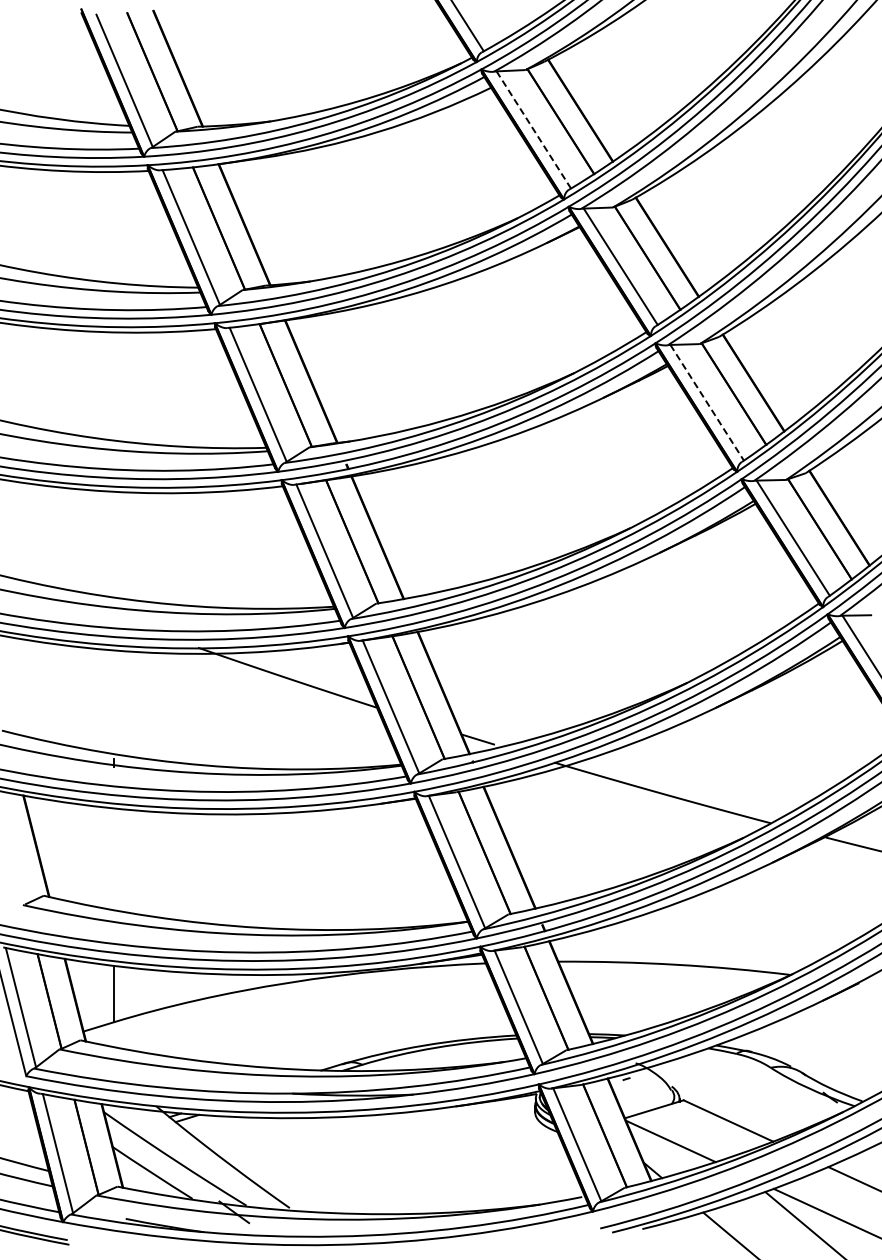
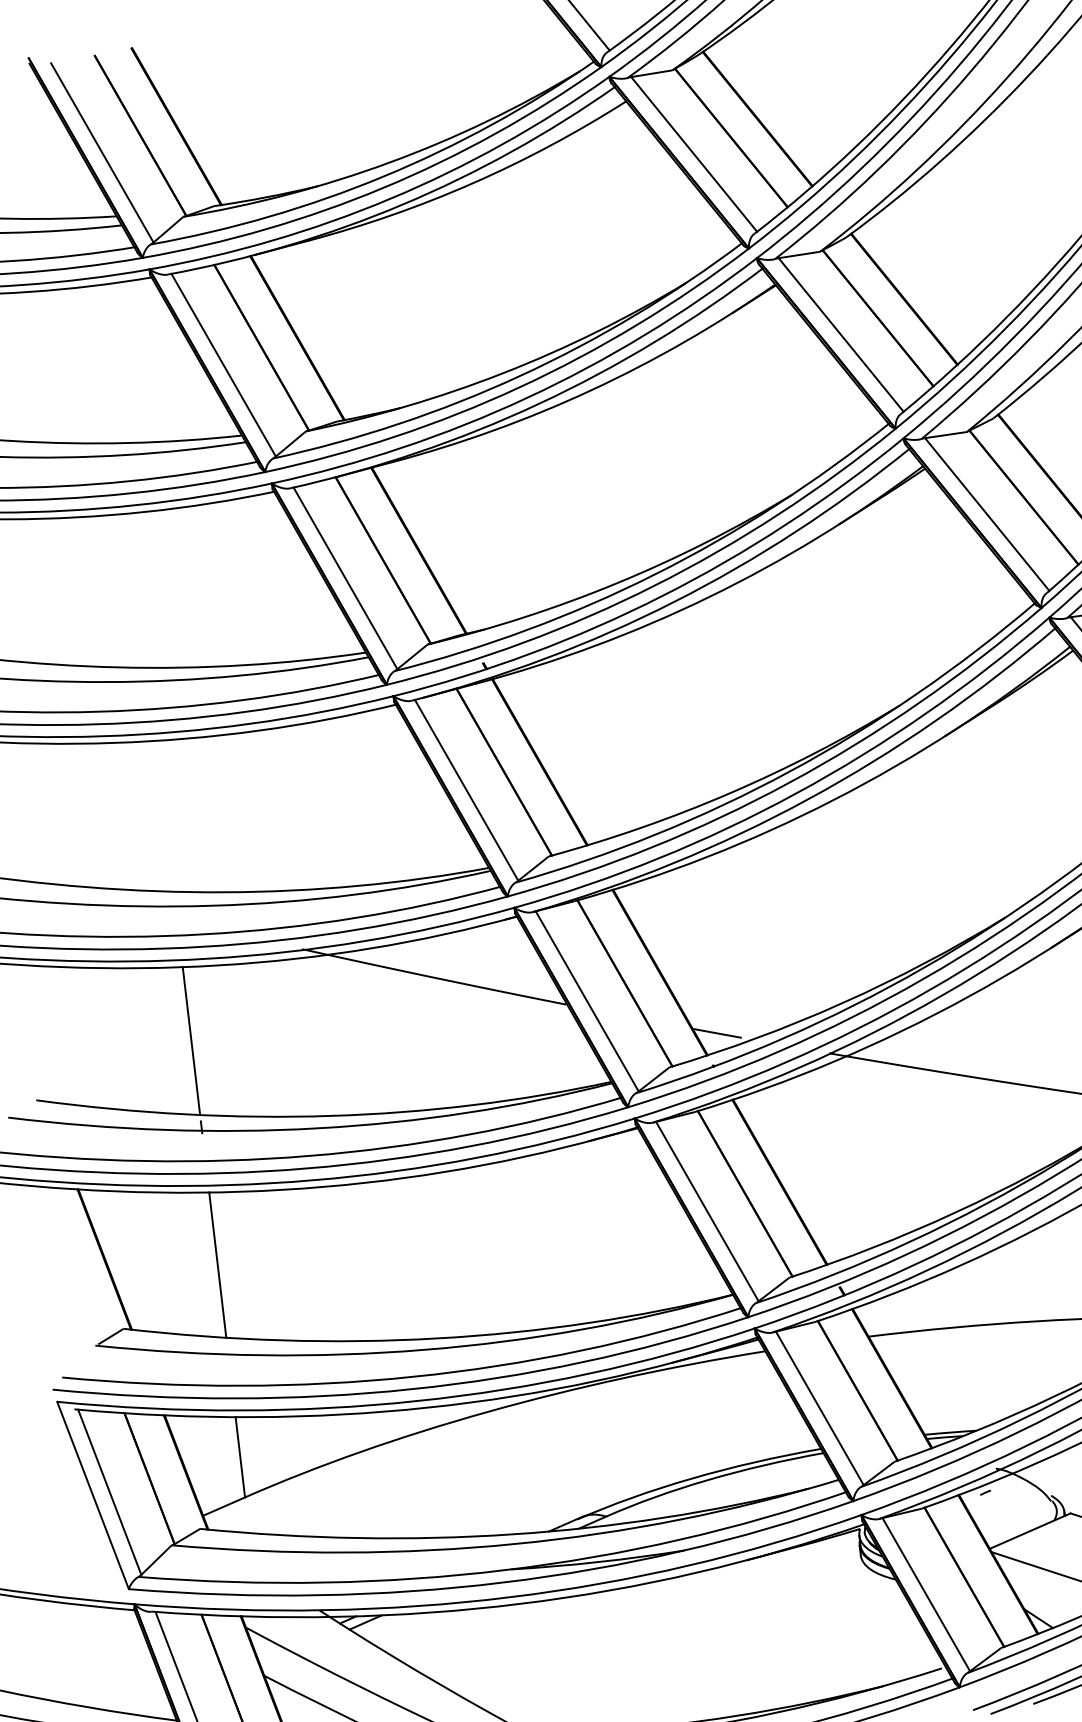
line: (534, 130) -> (695, 155), dashed -> solid
line: (707, 402) -> (987, 514), dashed -> solid
line: (114, 702) -> (192, 1041), added
line: (114, 859) -> (218, 1265), added

